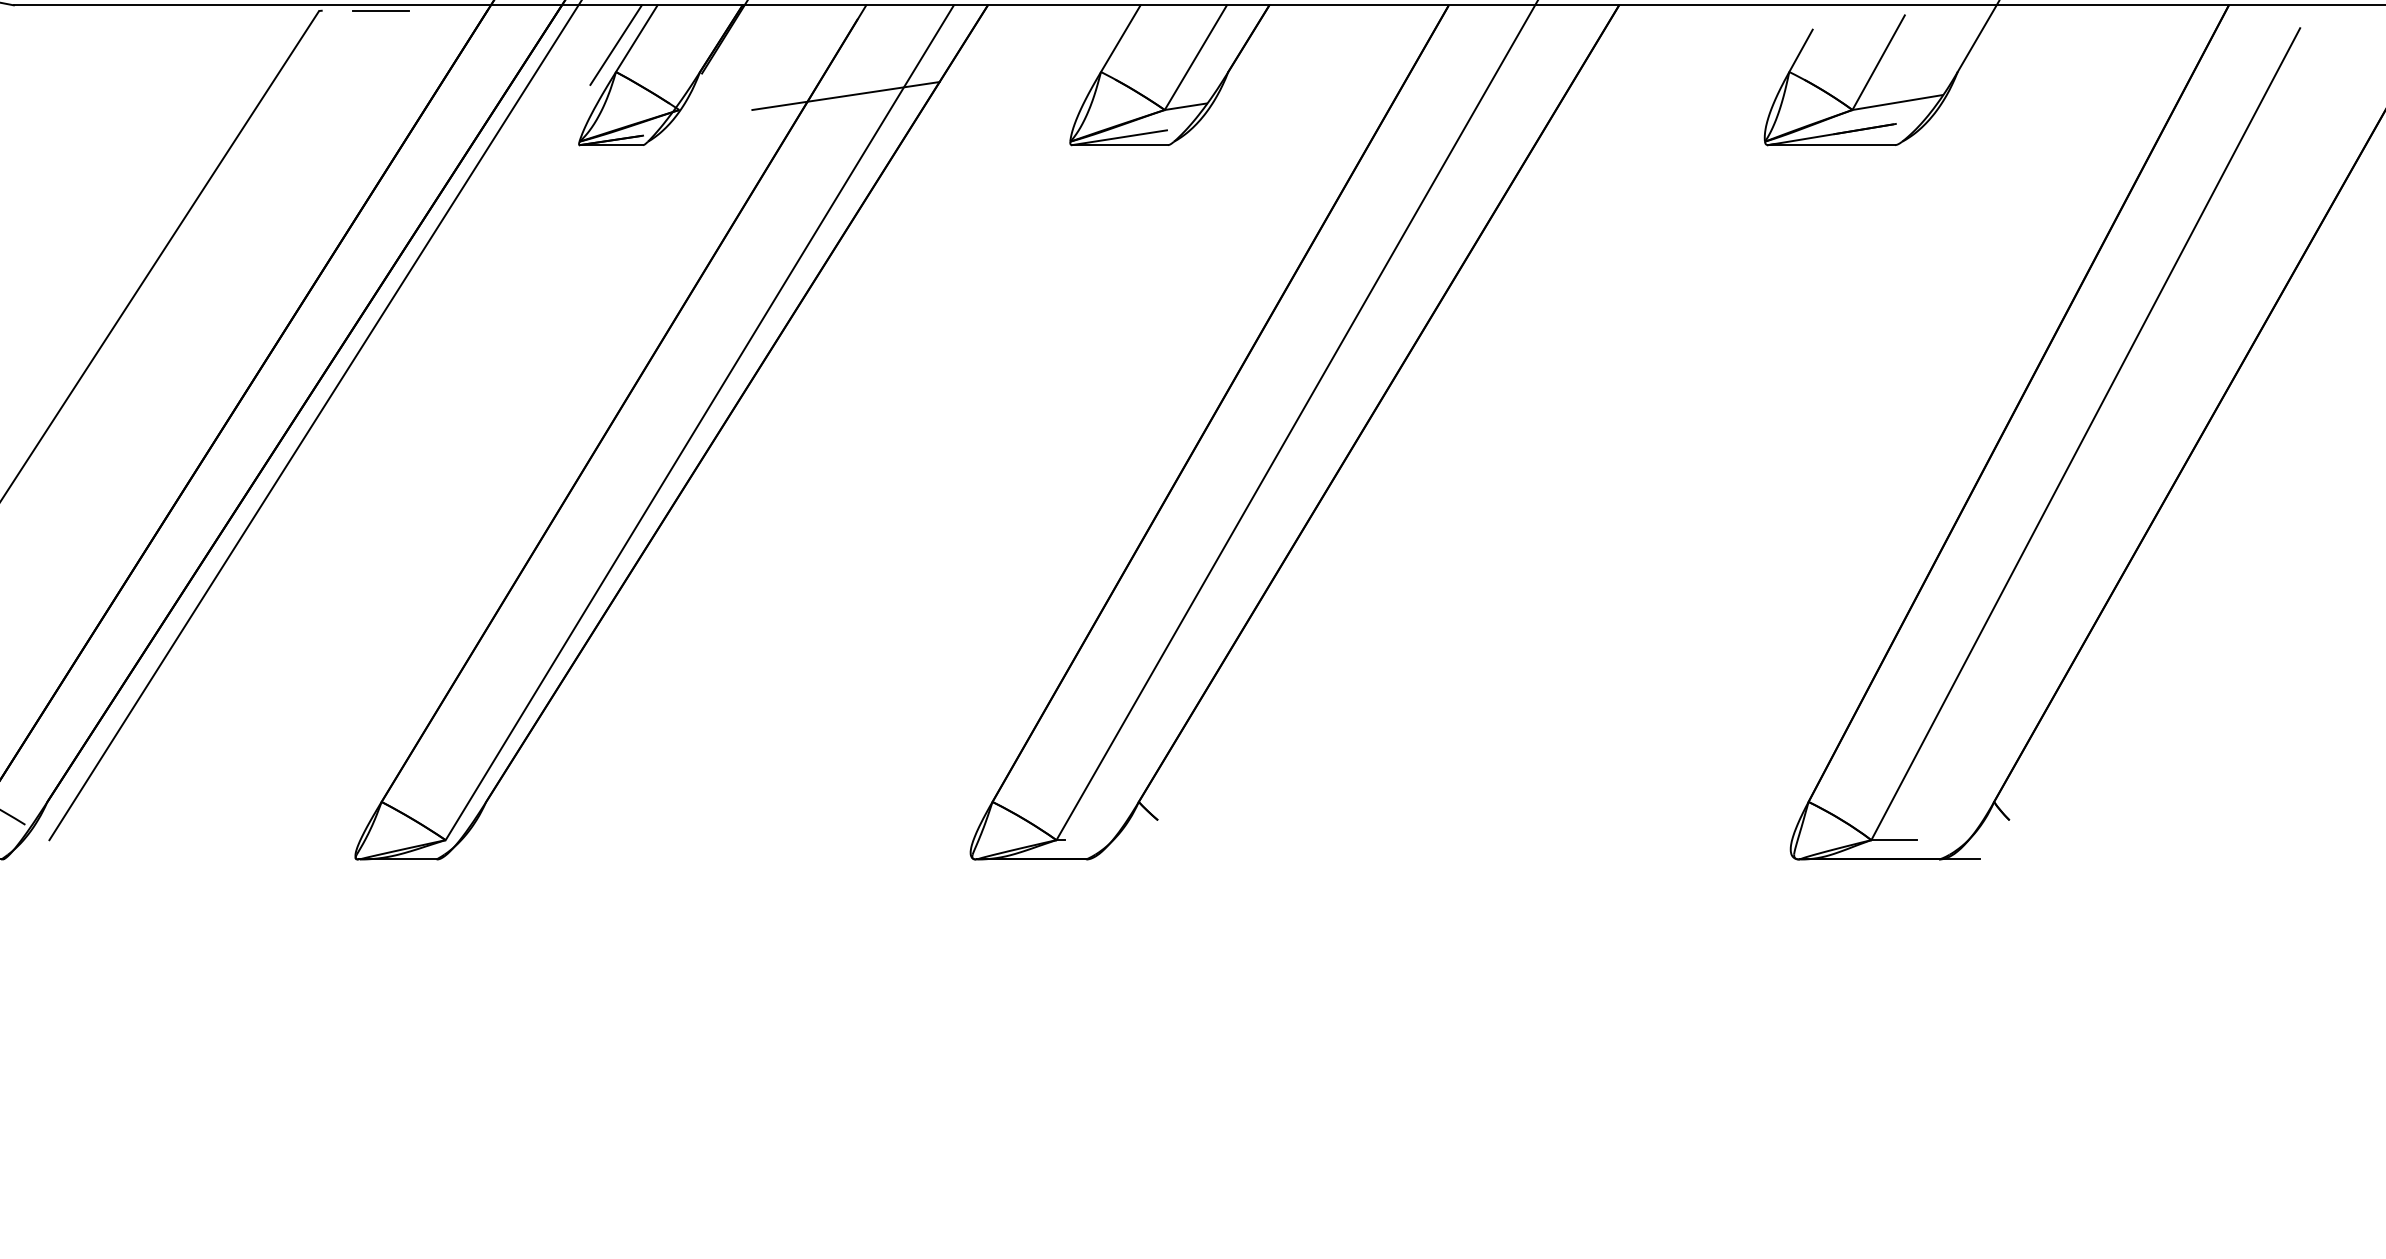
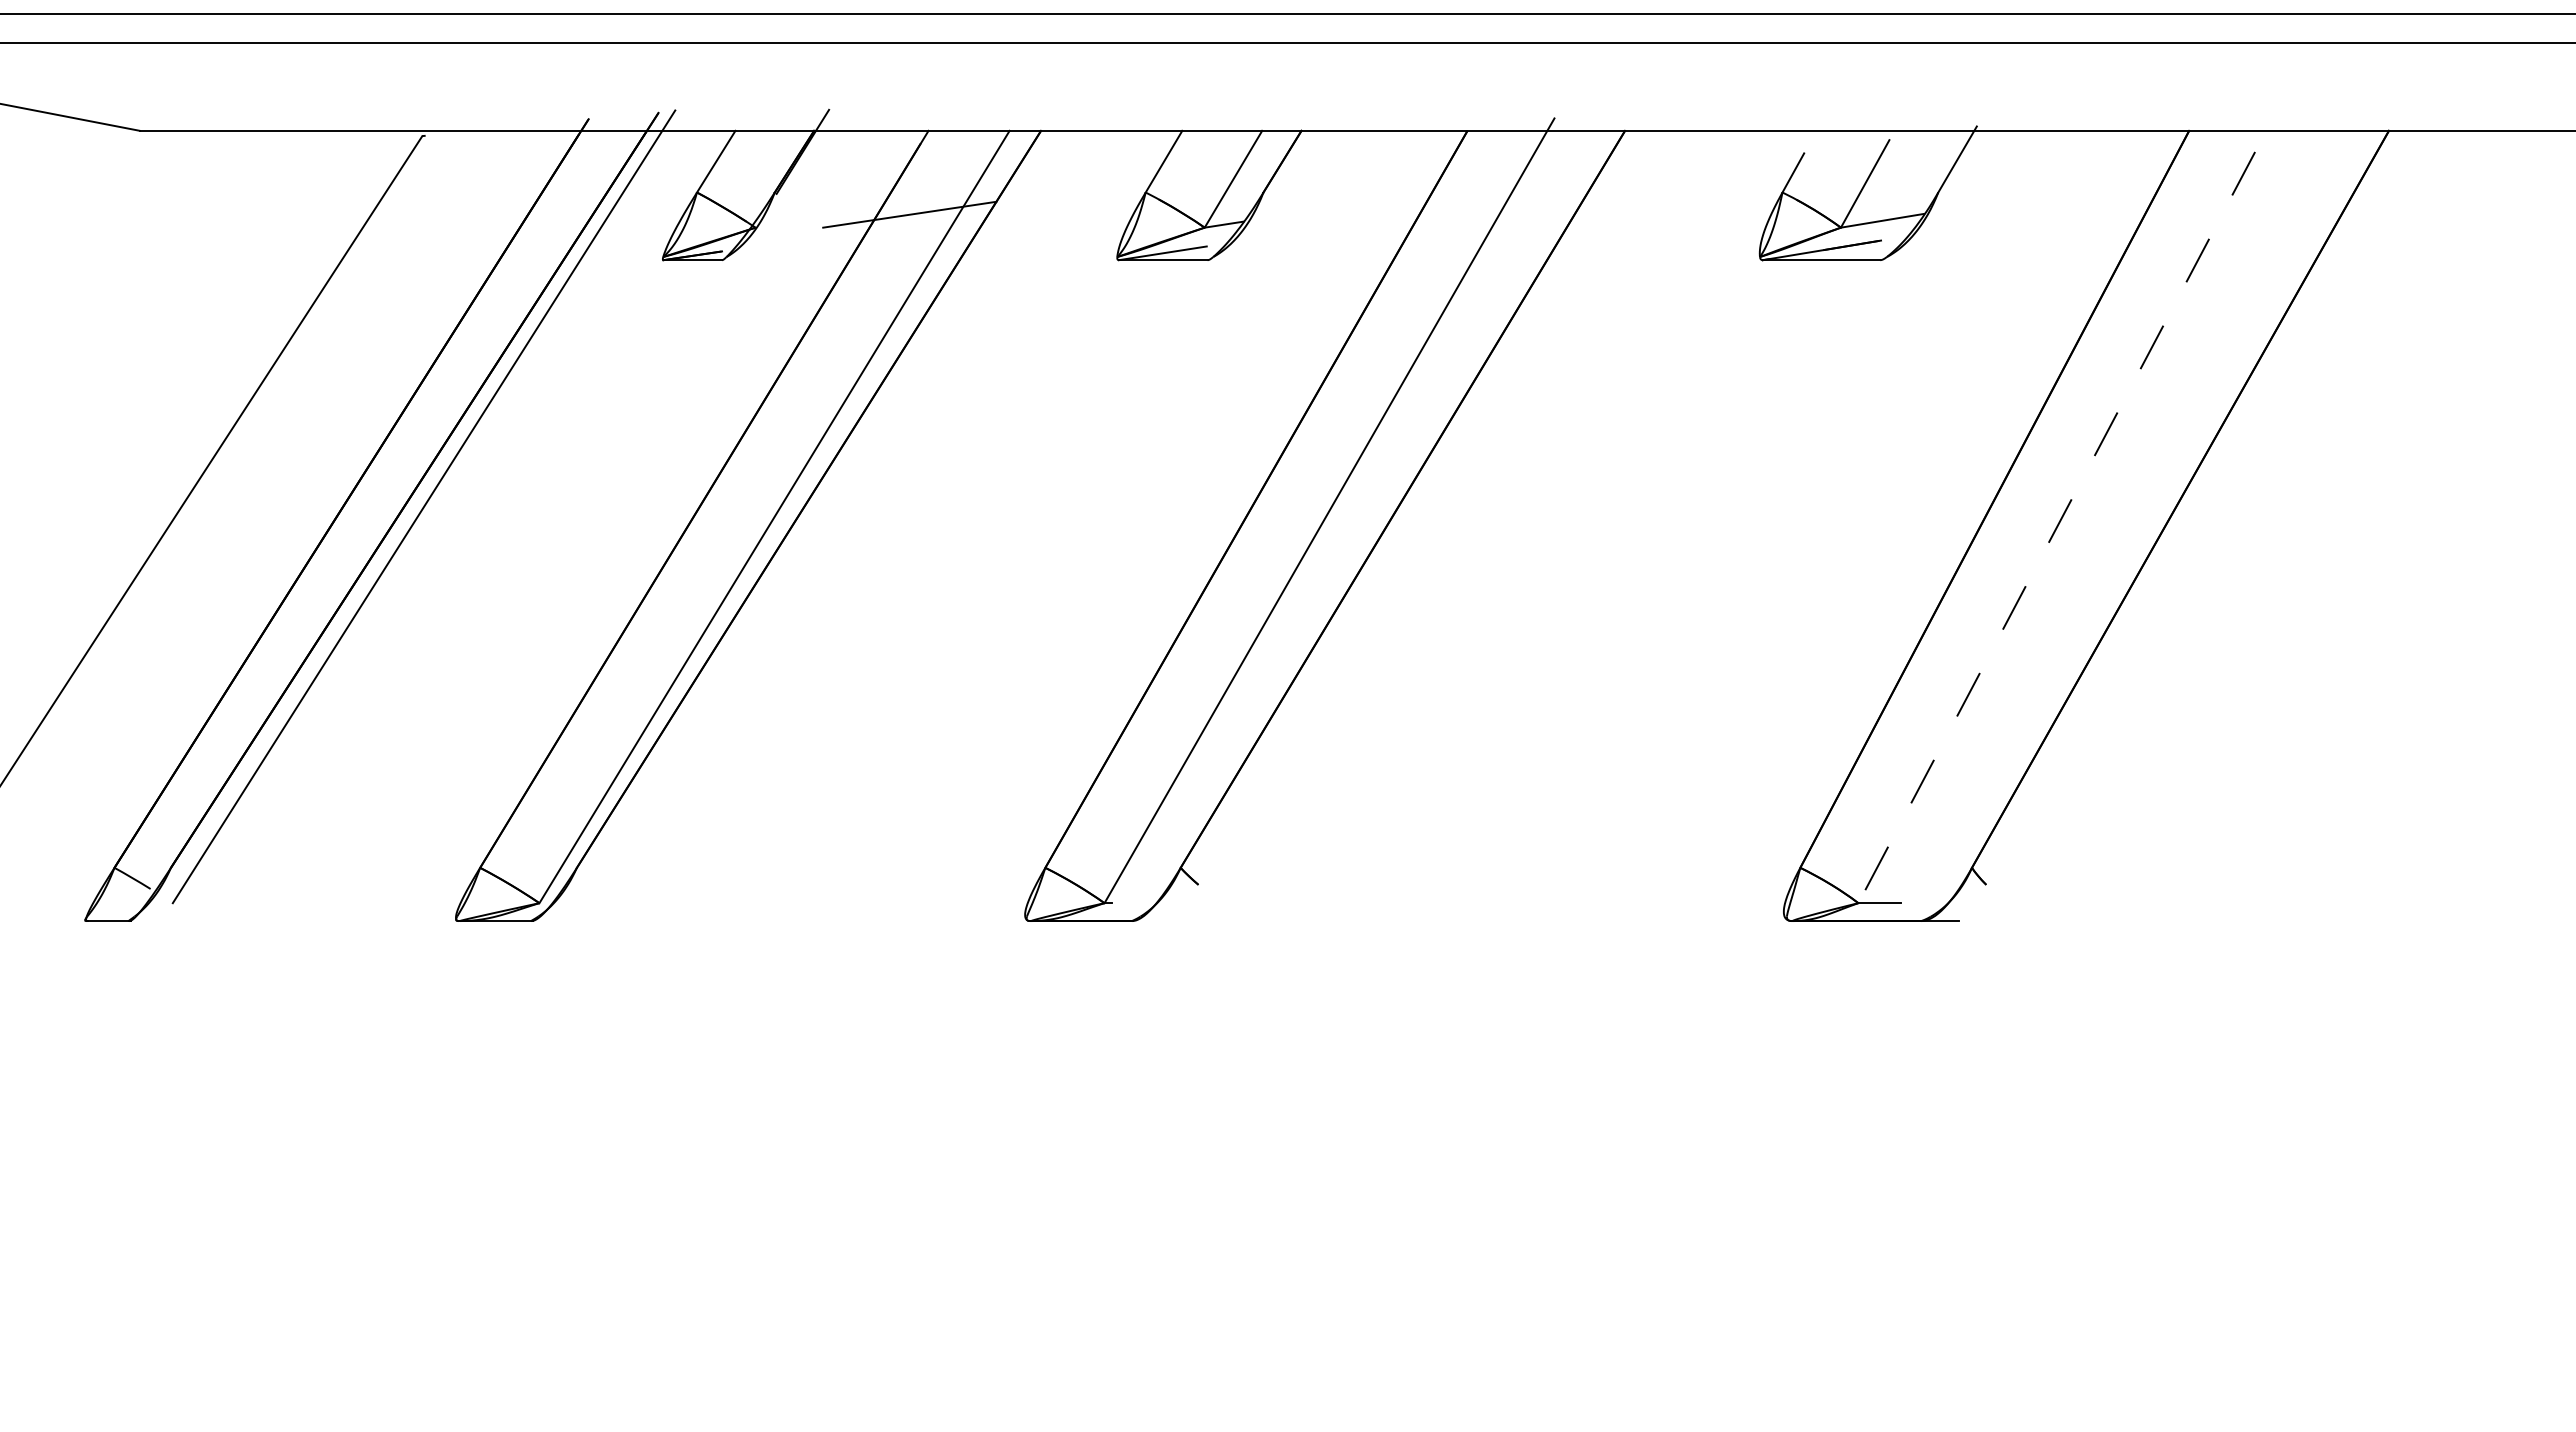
line: (380, 10) -> (479, 135), removed
line: (615, 44) -> (696, 167), removed
line: (2085, 434) -> (2056, 527), solid -> dashed

